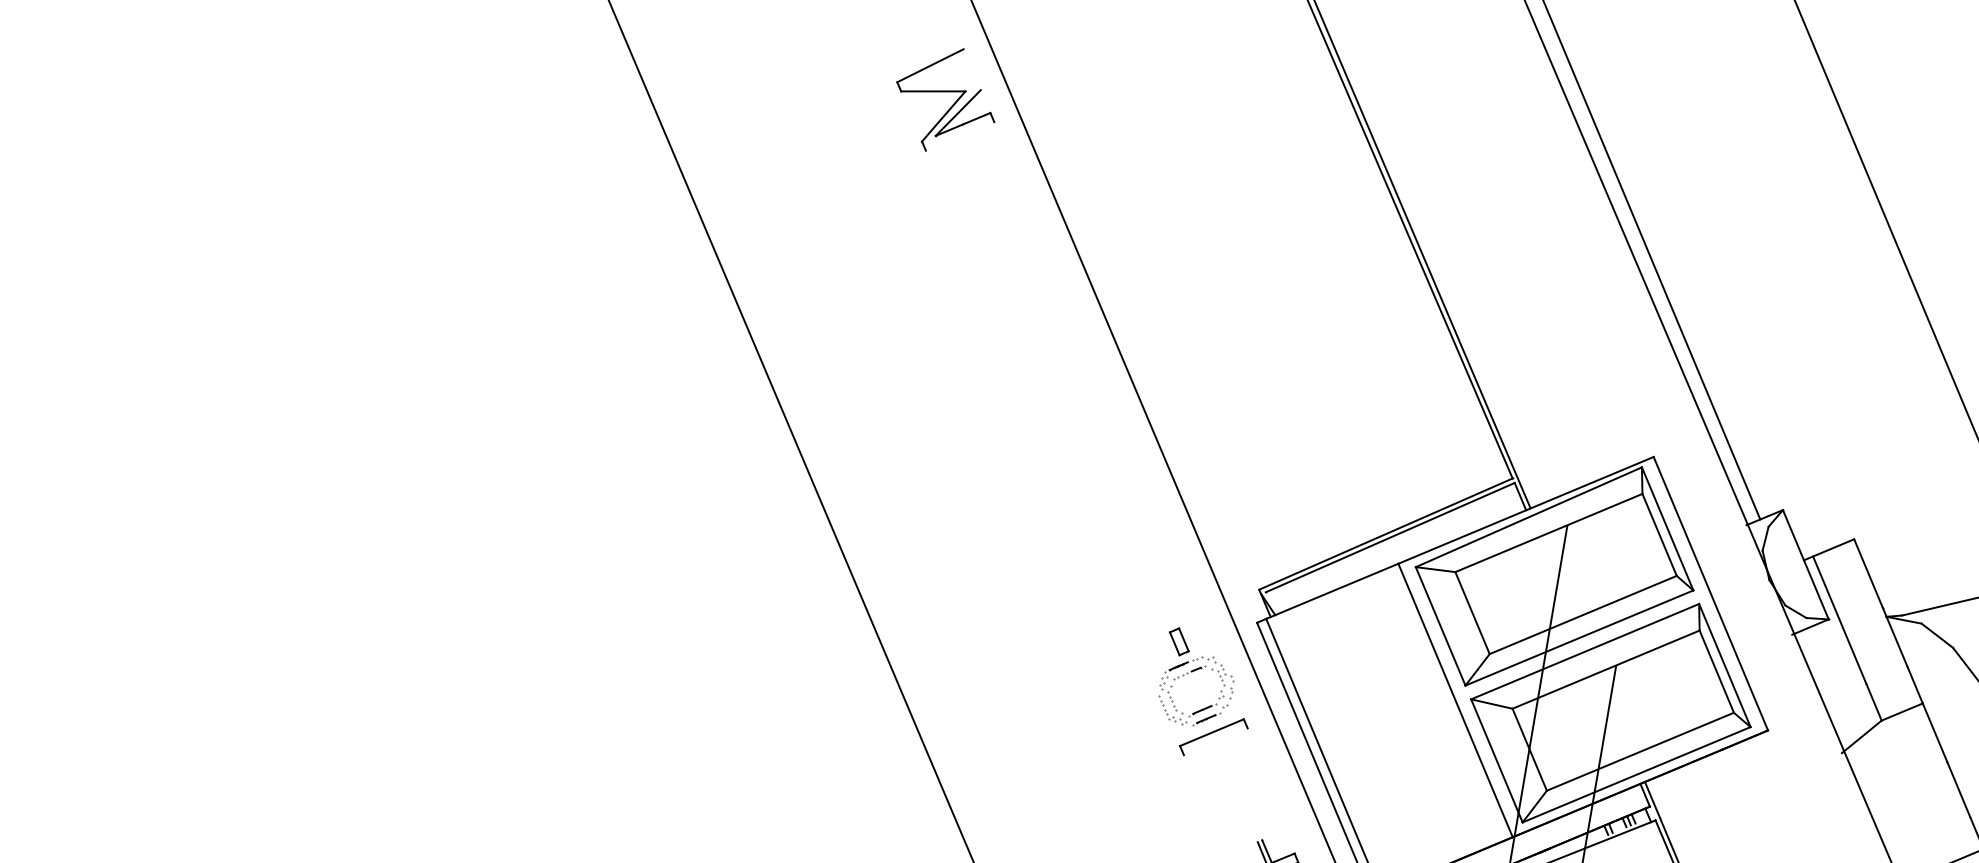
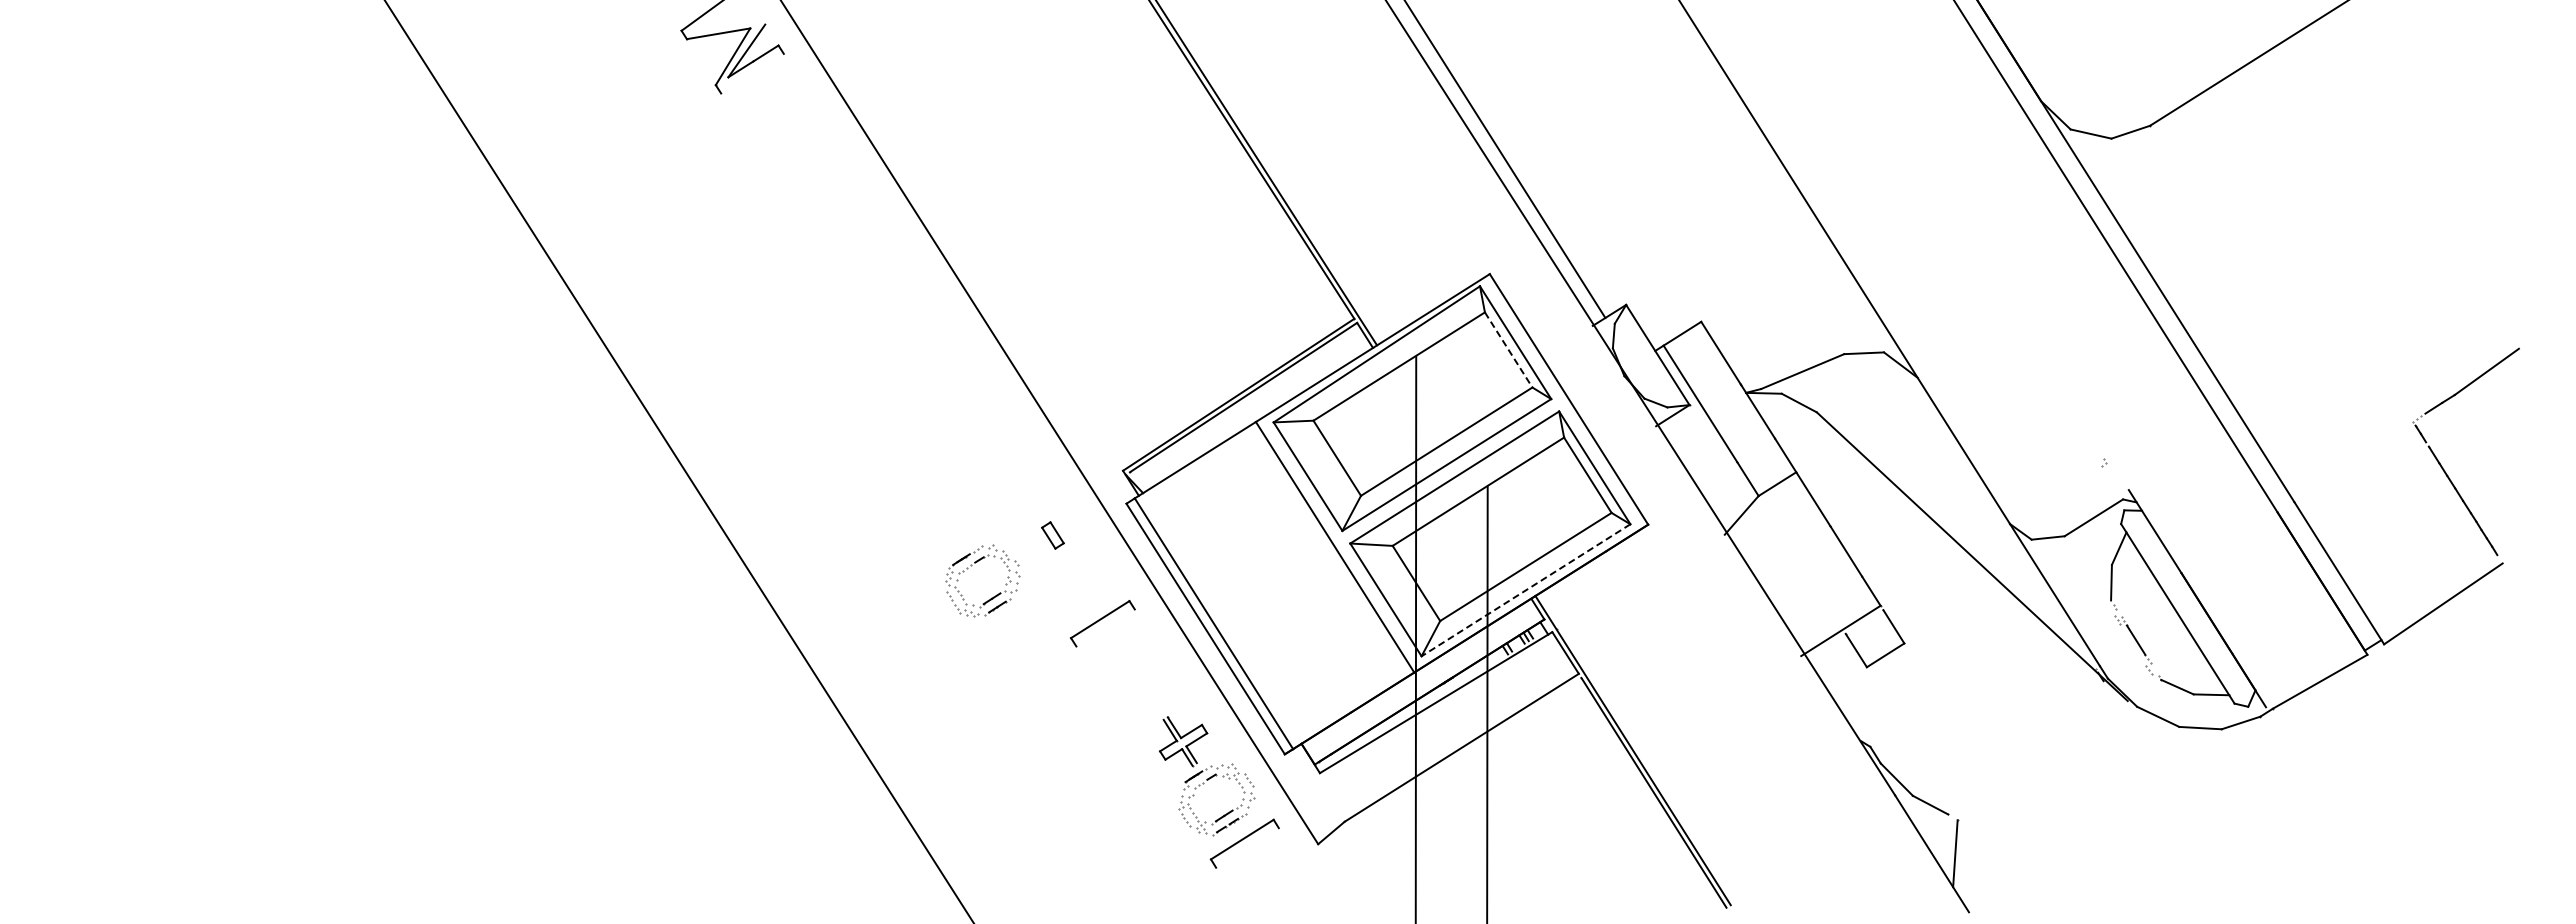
line: (1659, 535) -> (1508, 350), solid -> dashed
part: (1187, 674) -> (971, 566), moved
line: (1637, 775) -> (1526, 590), solid -> dashed

